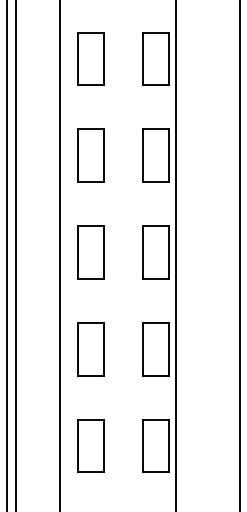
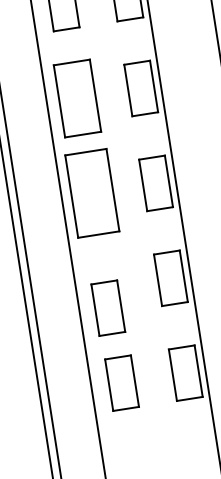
part: (90, 155) -> (76, 98), size x1.4
part: (90, 252) -> (91, 193), size x1.6
part: (90, 349) -> (107, 308), moved

